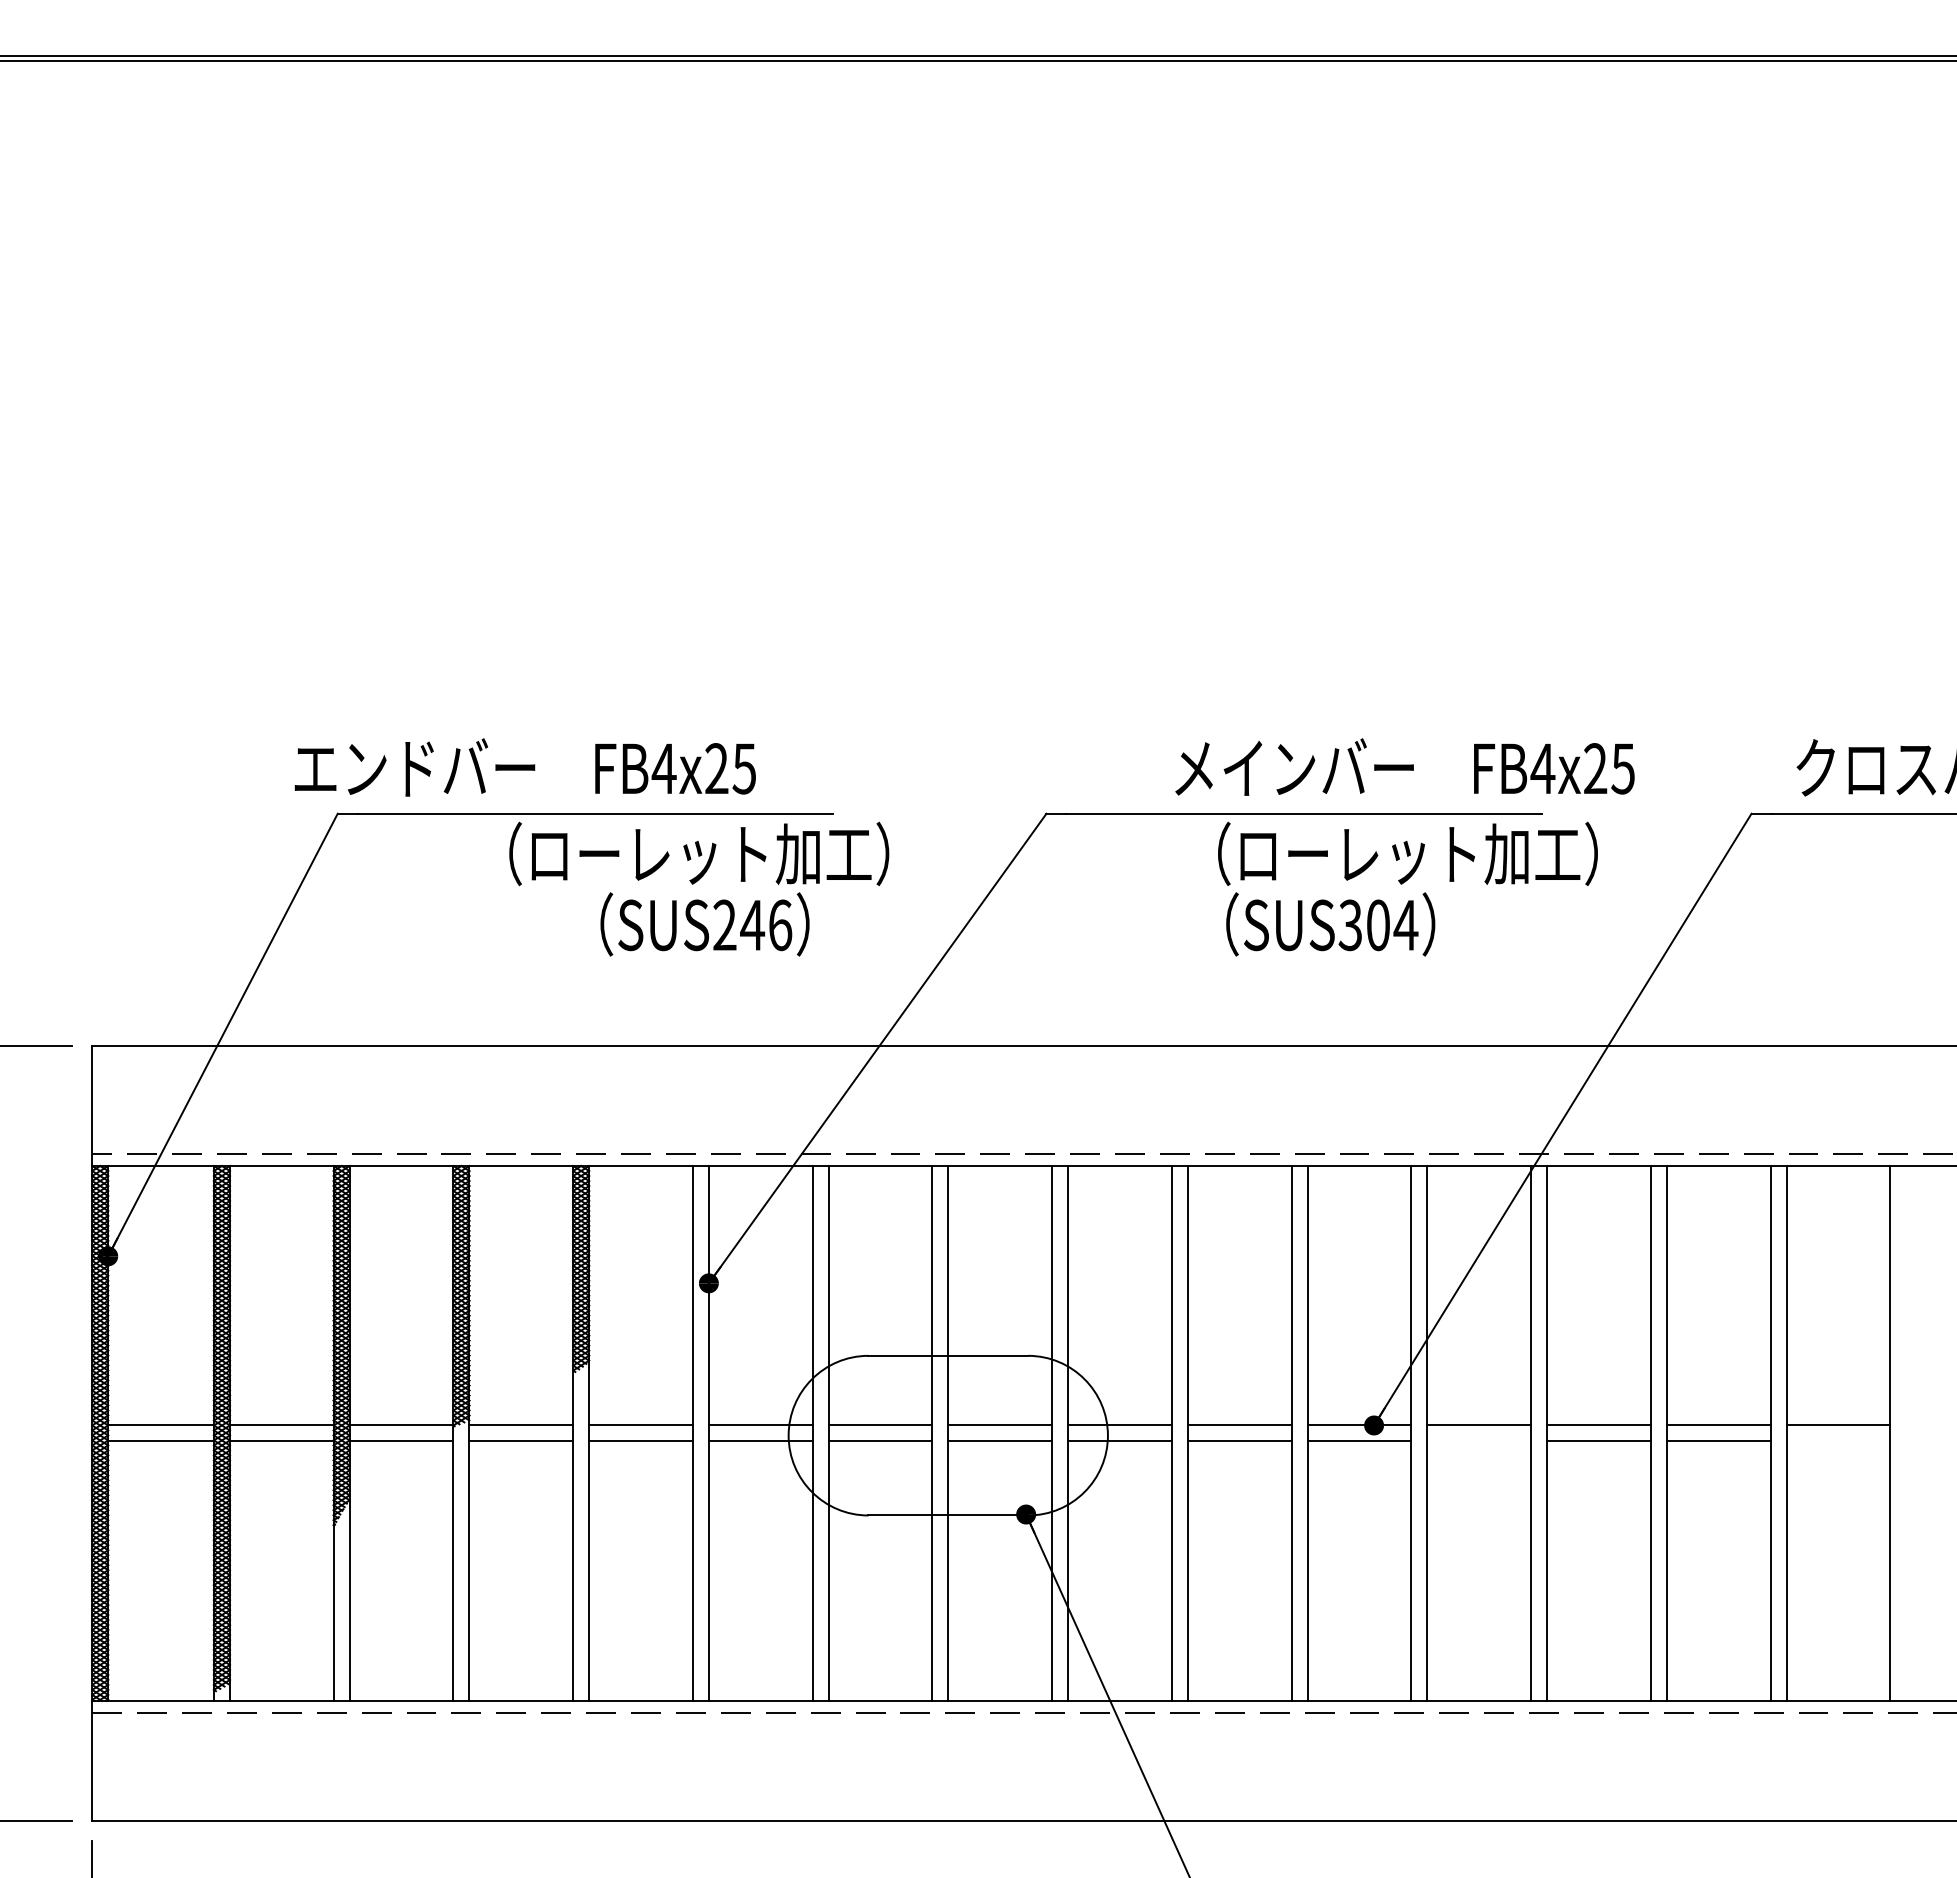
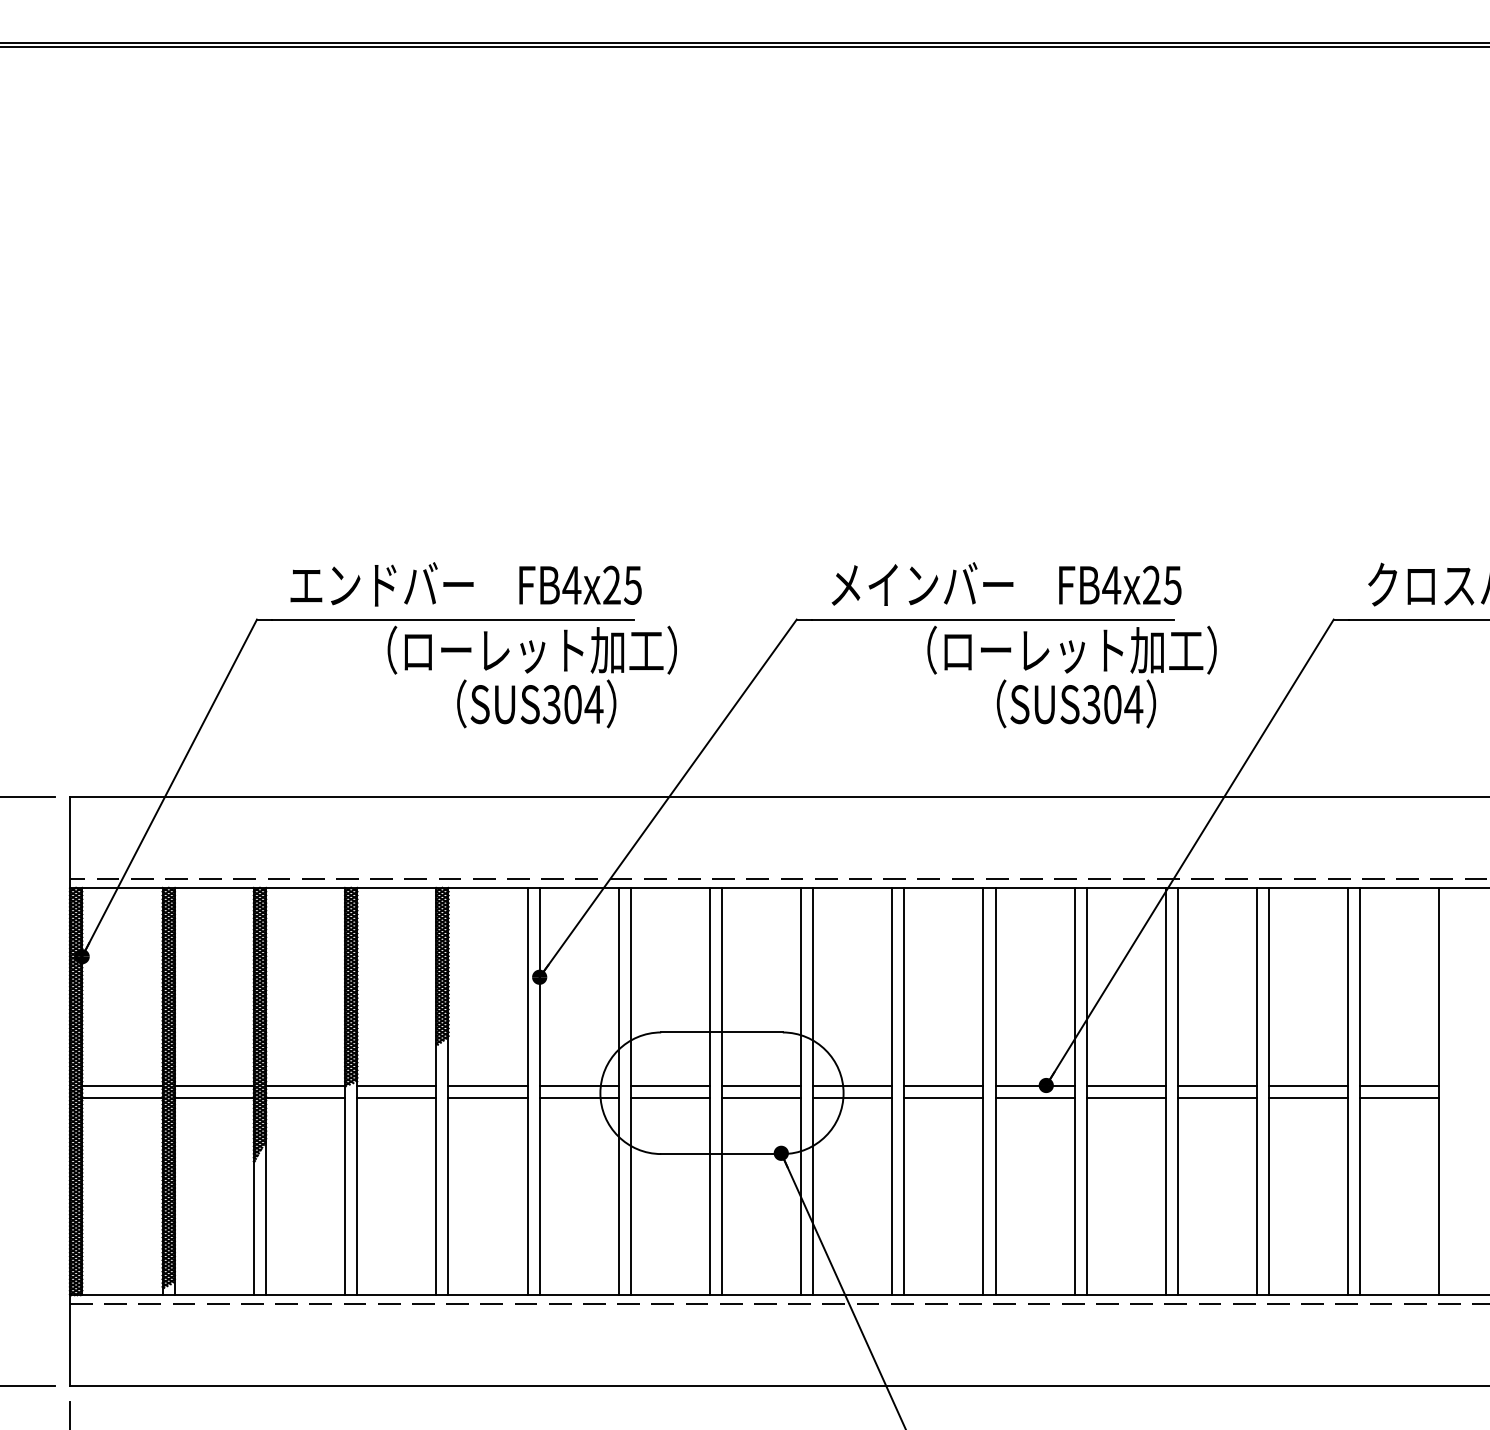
text: (1404, 766) -> (1006, 583), moved
text: (524, 767) -> (465, 584), moved
text: (1330, 924) -> (1076, 703), moved
text: (752, 925) -> (572, 704), SUS246 -> SUS304
line: (1479, 1441) -> (1126, 1097), added
line: (1838, 1441) -> (1399, 1097), added

